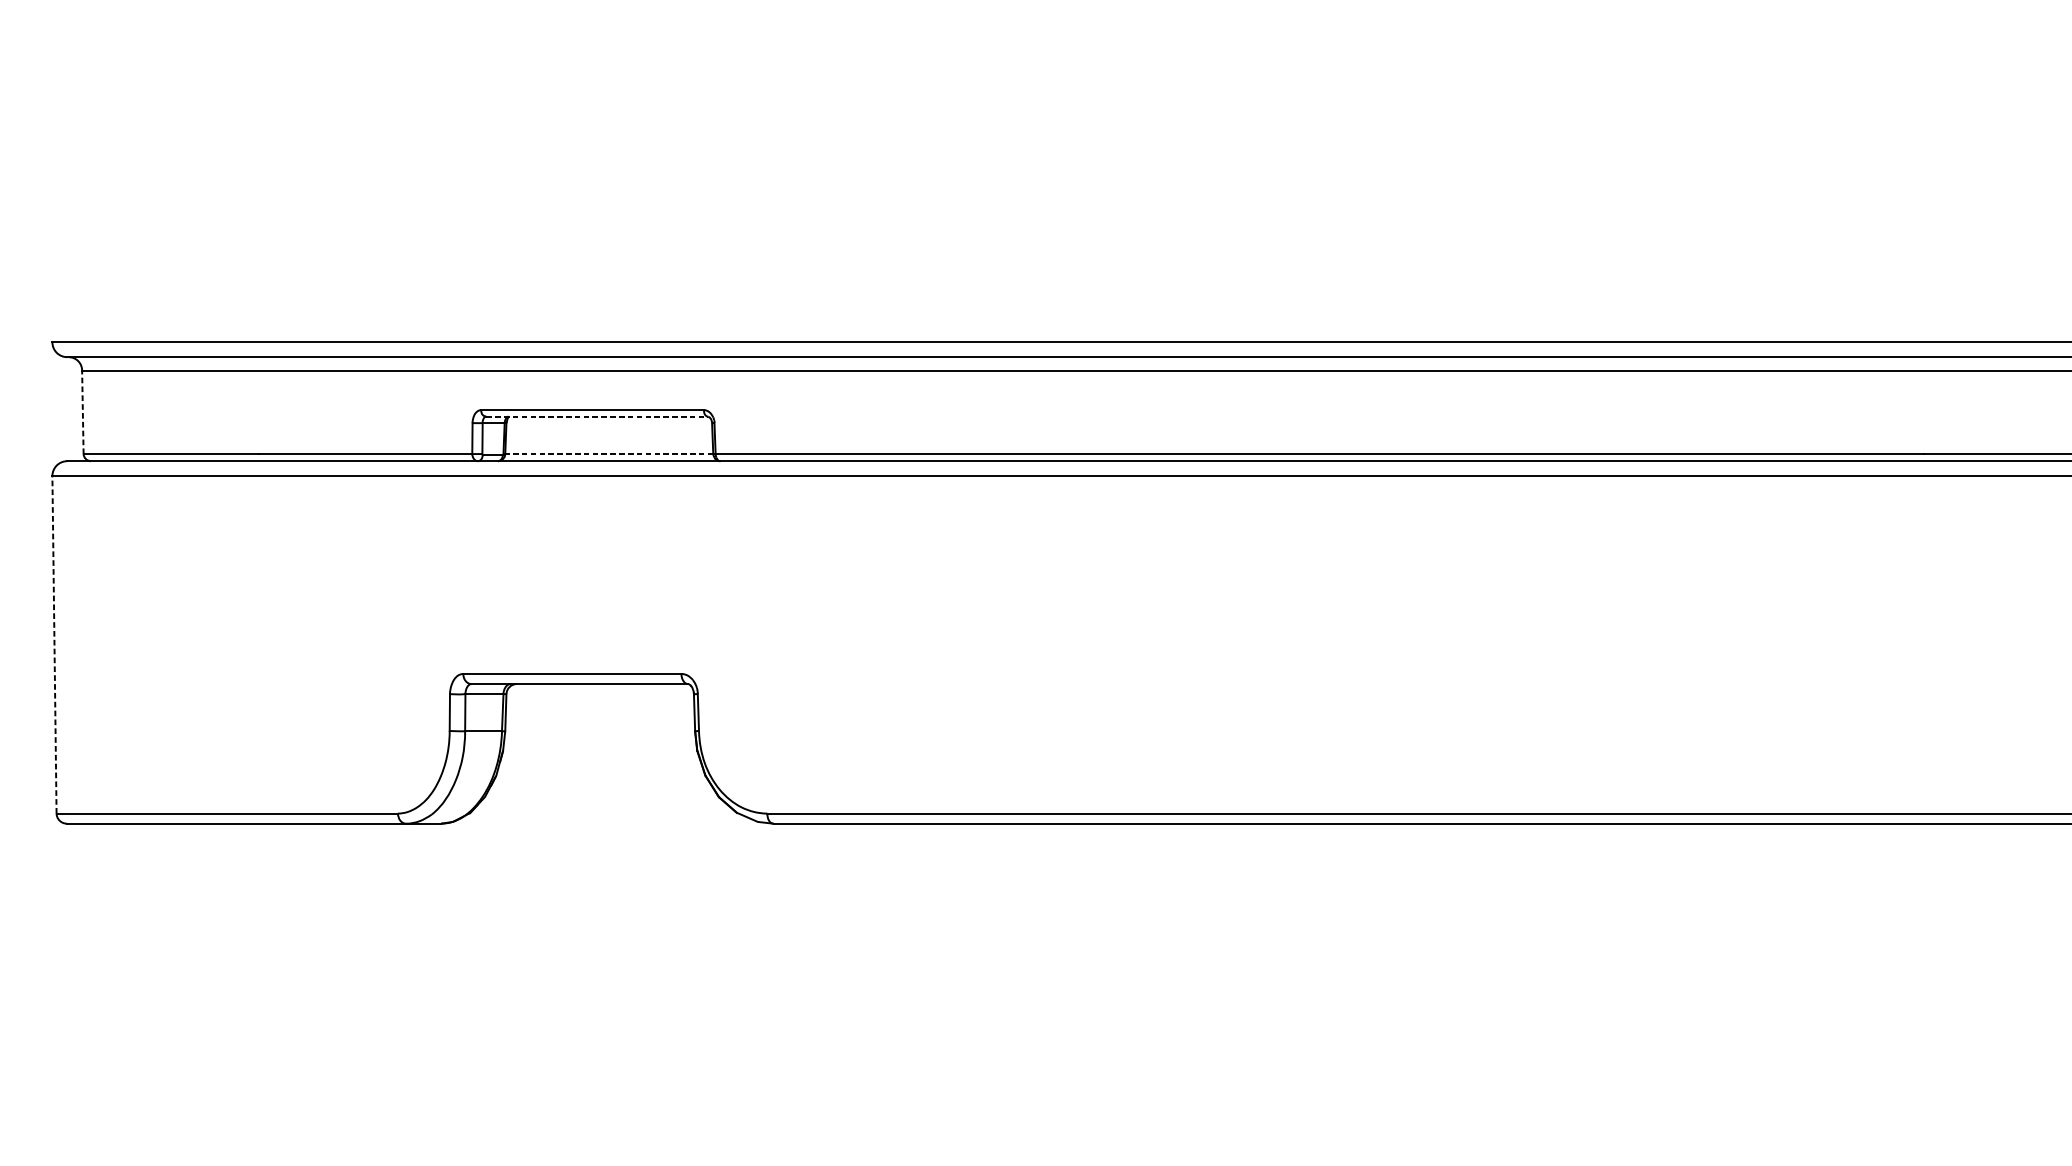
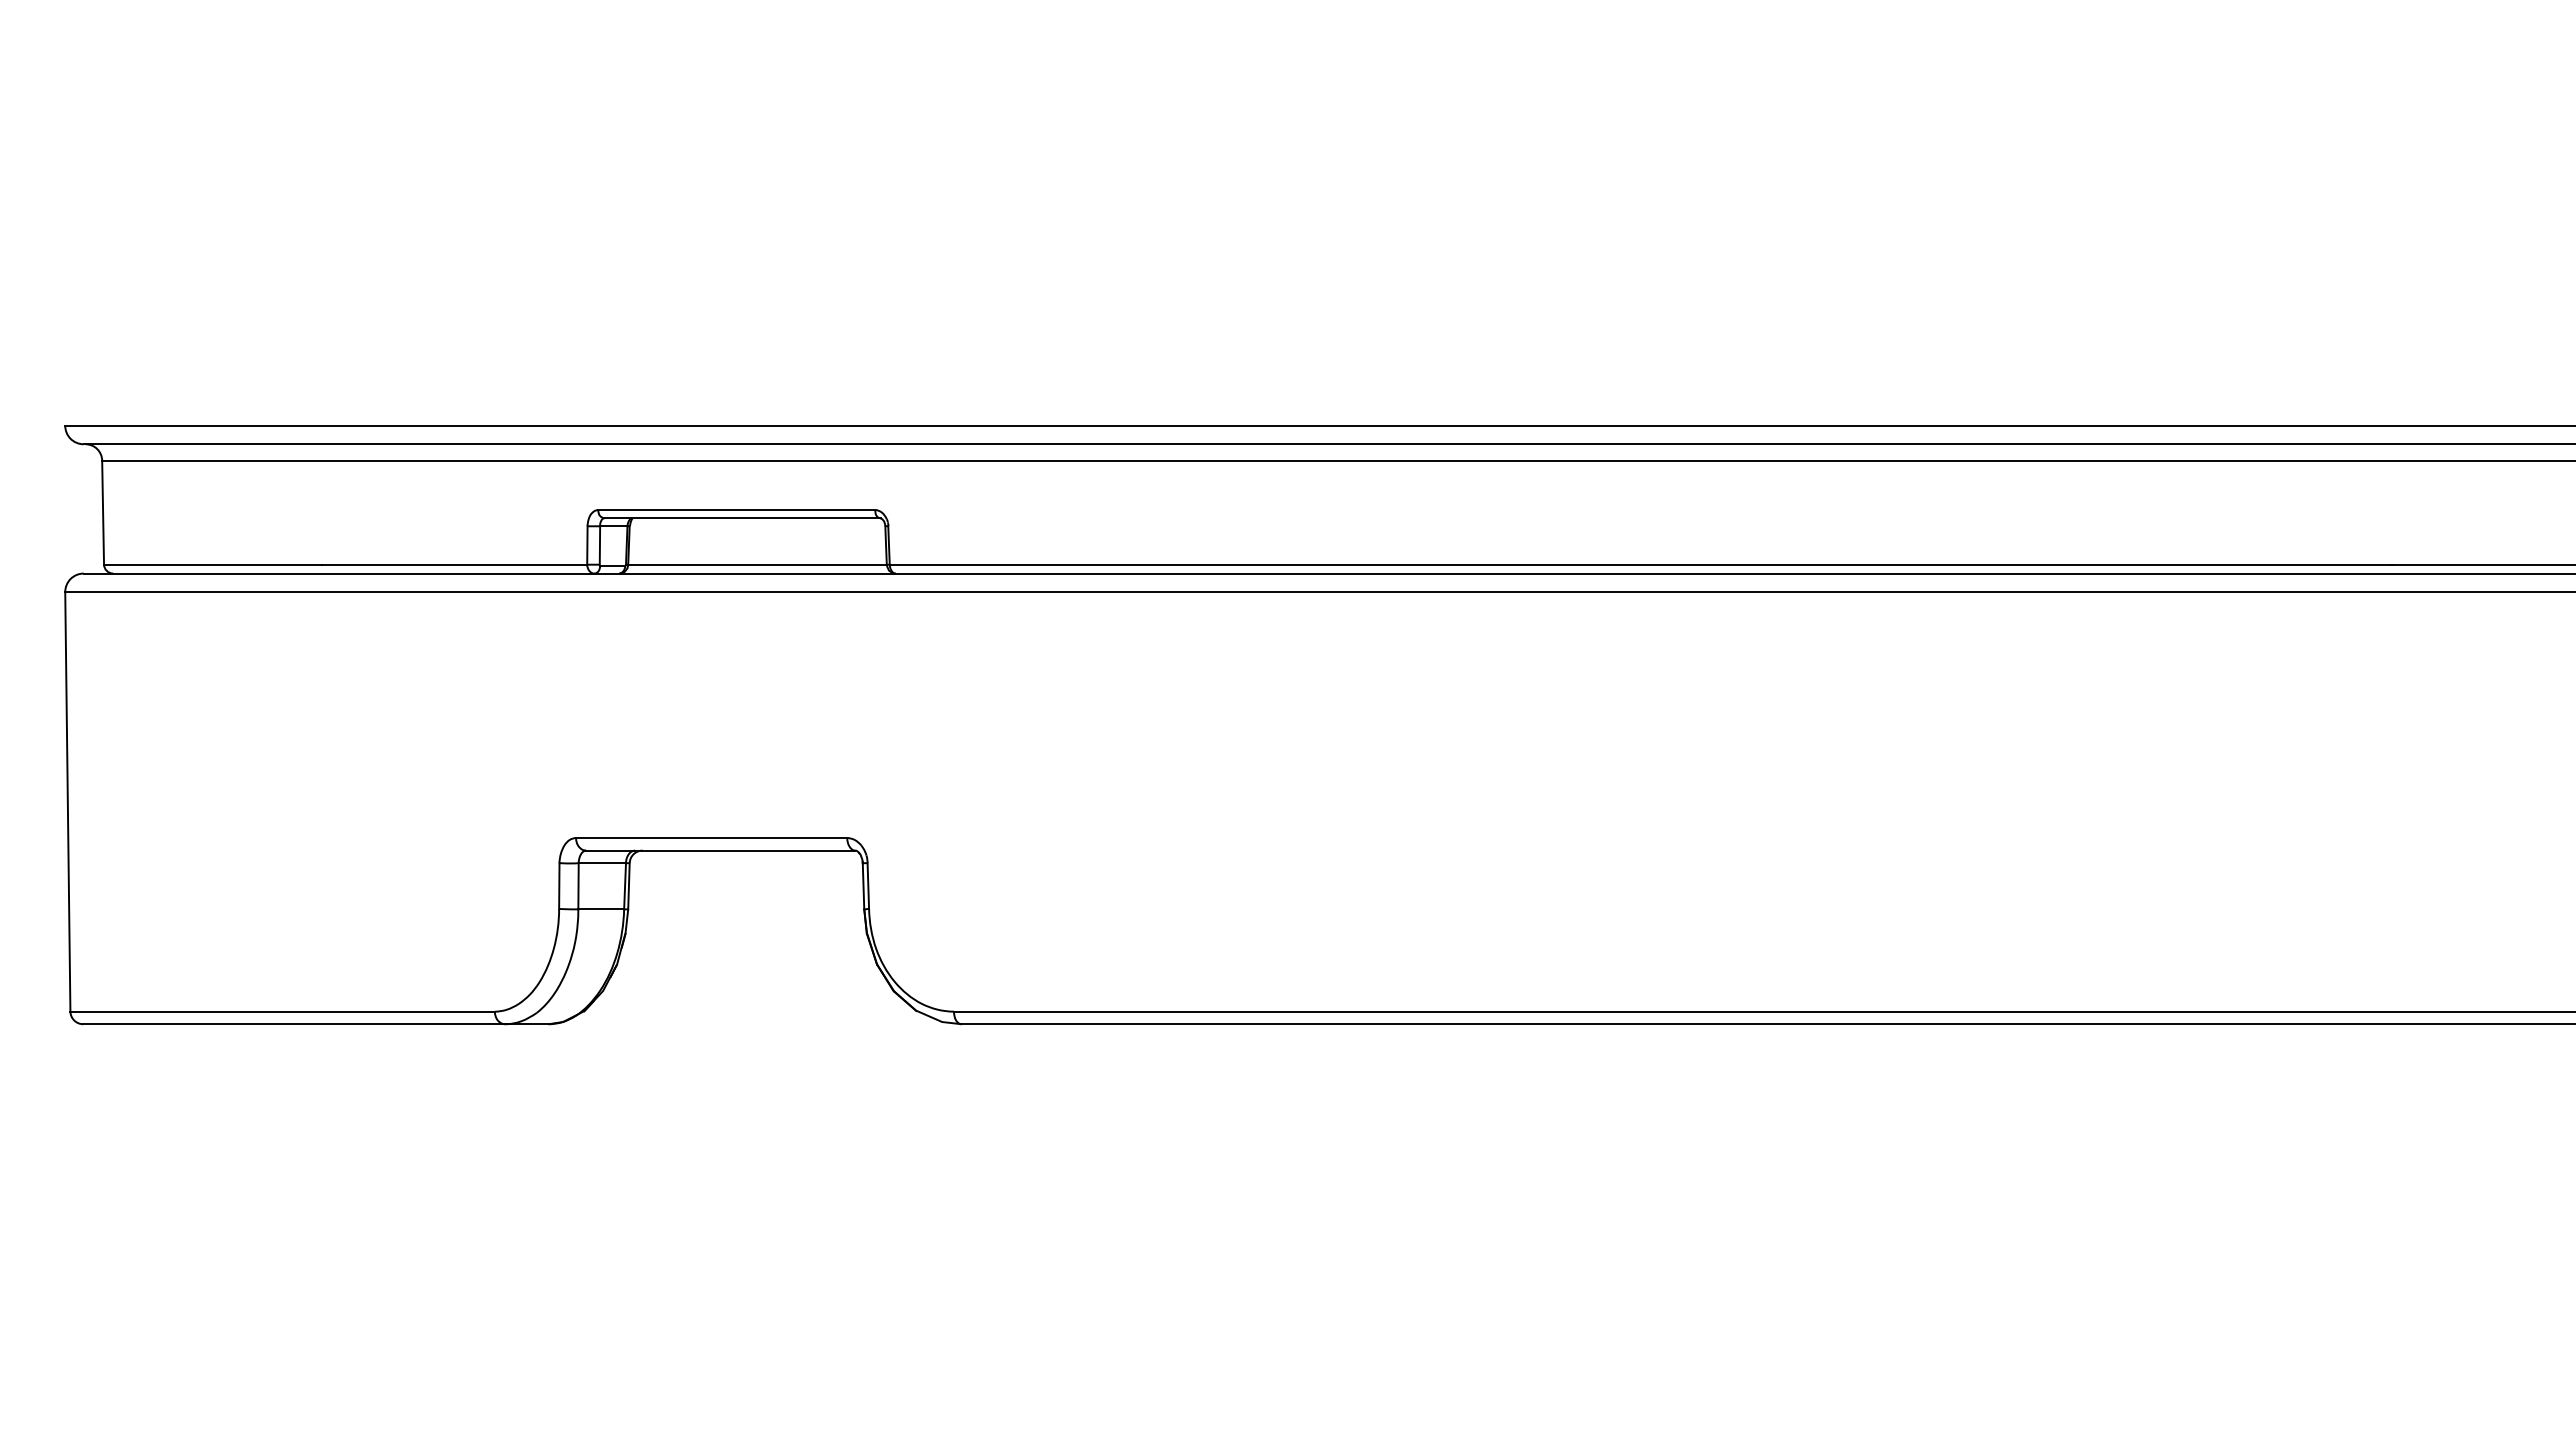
line: (83, 412) -> (103, 512), dashed -> solid
line: (597, 416) -> (742, 518), dashed -> solid
line: (609, 453) -> (757, 564), dashed -> solid
line: (54, 645) -> (67, 802), dashed -> solid

